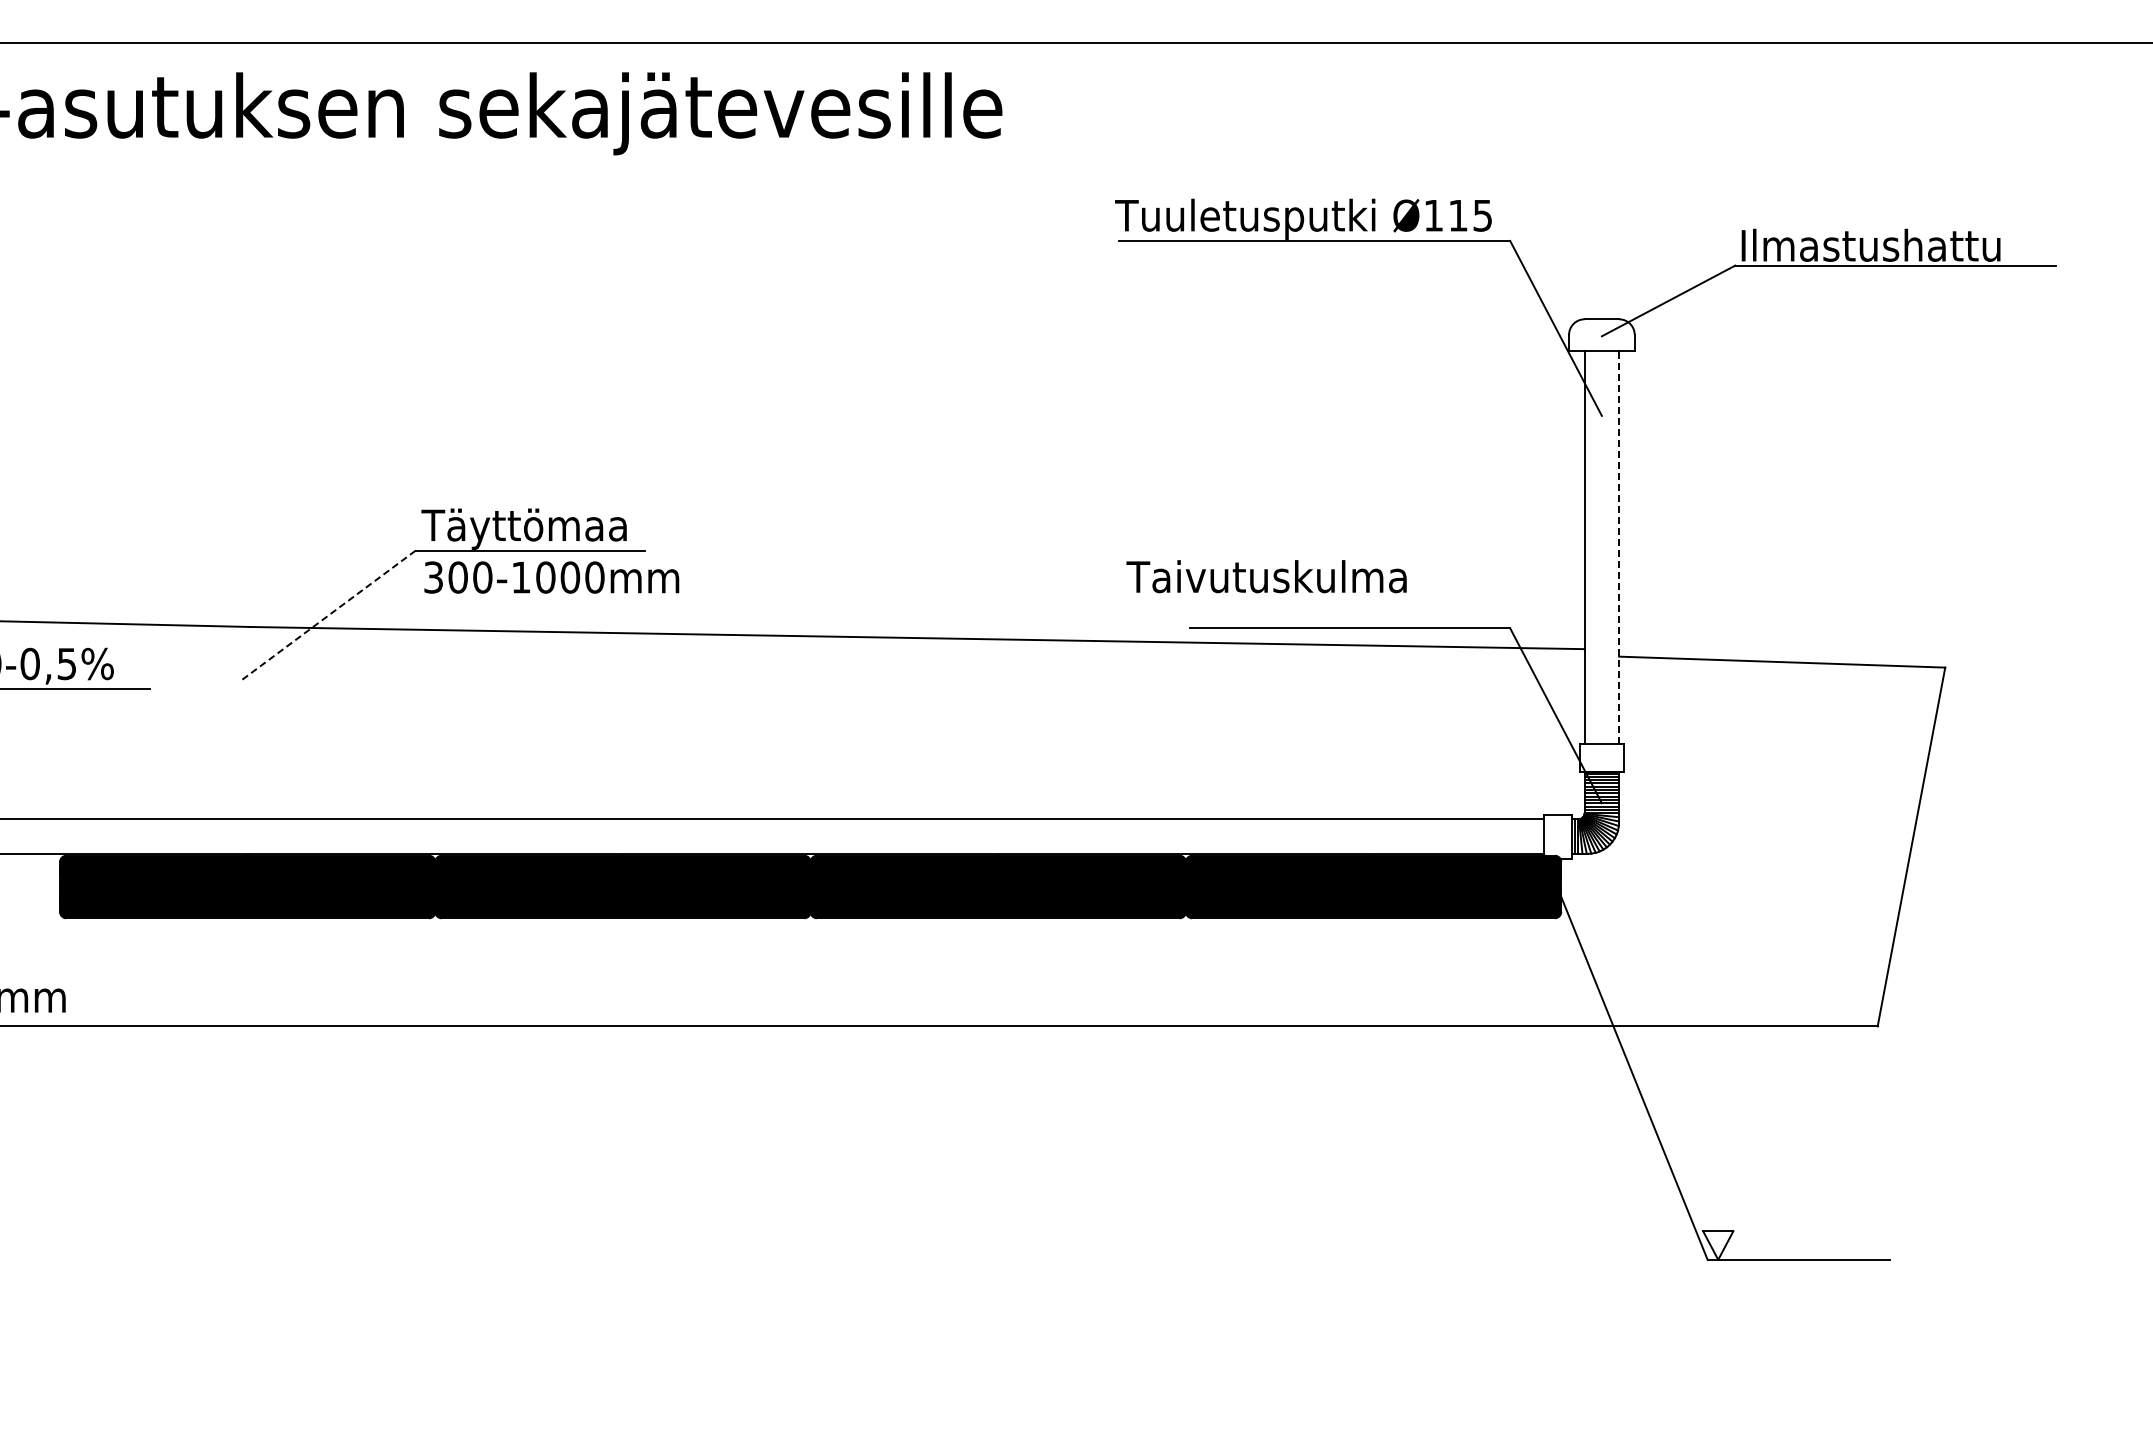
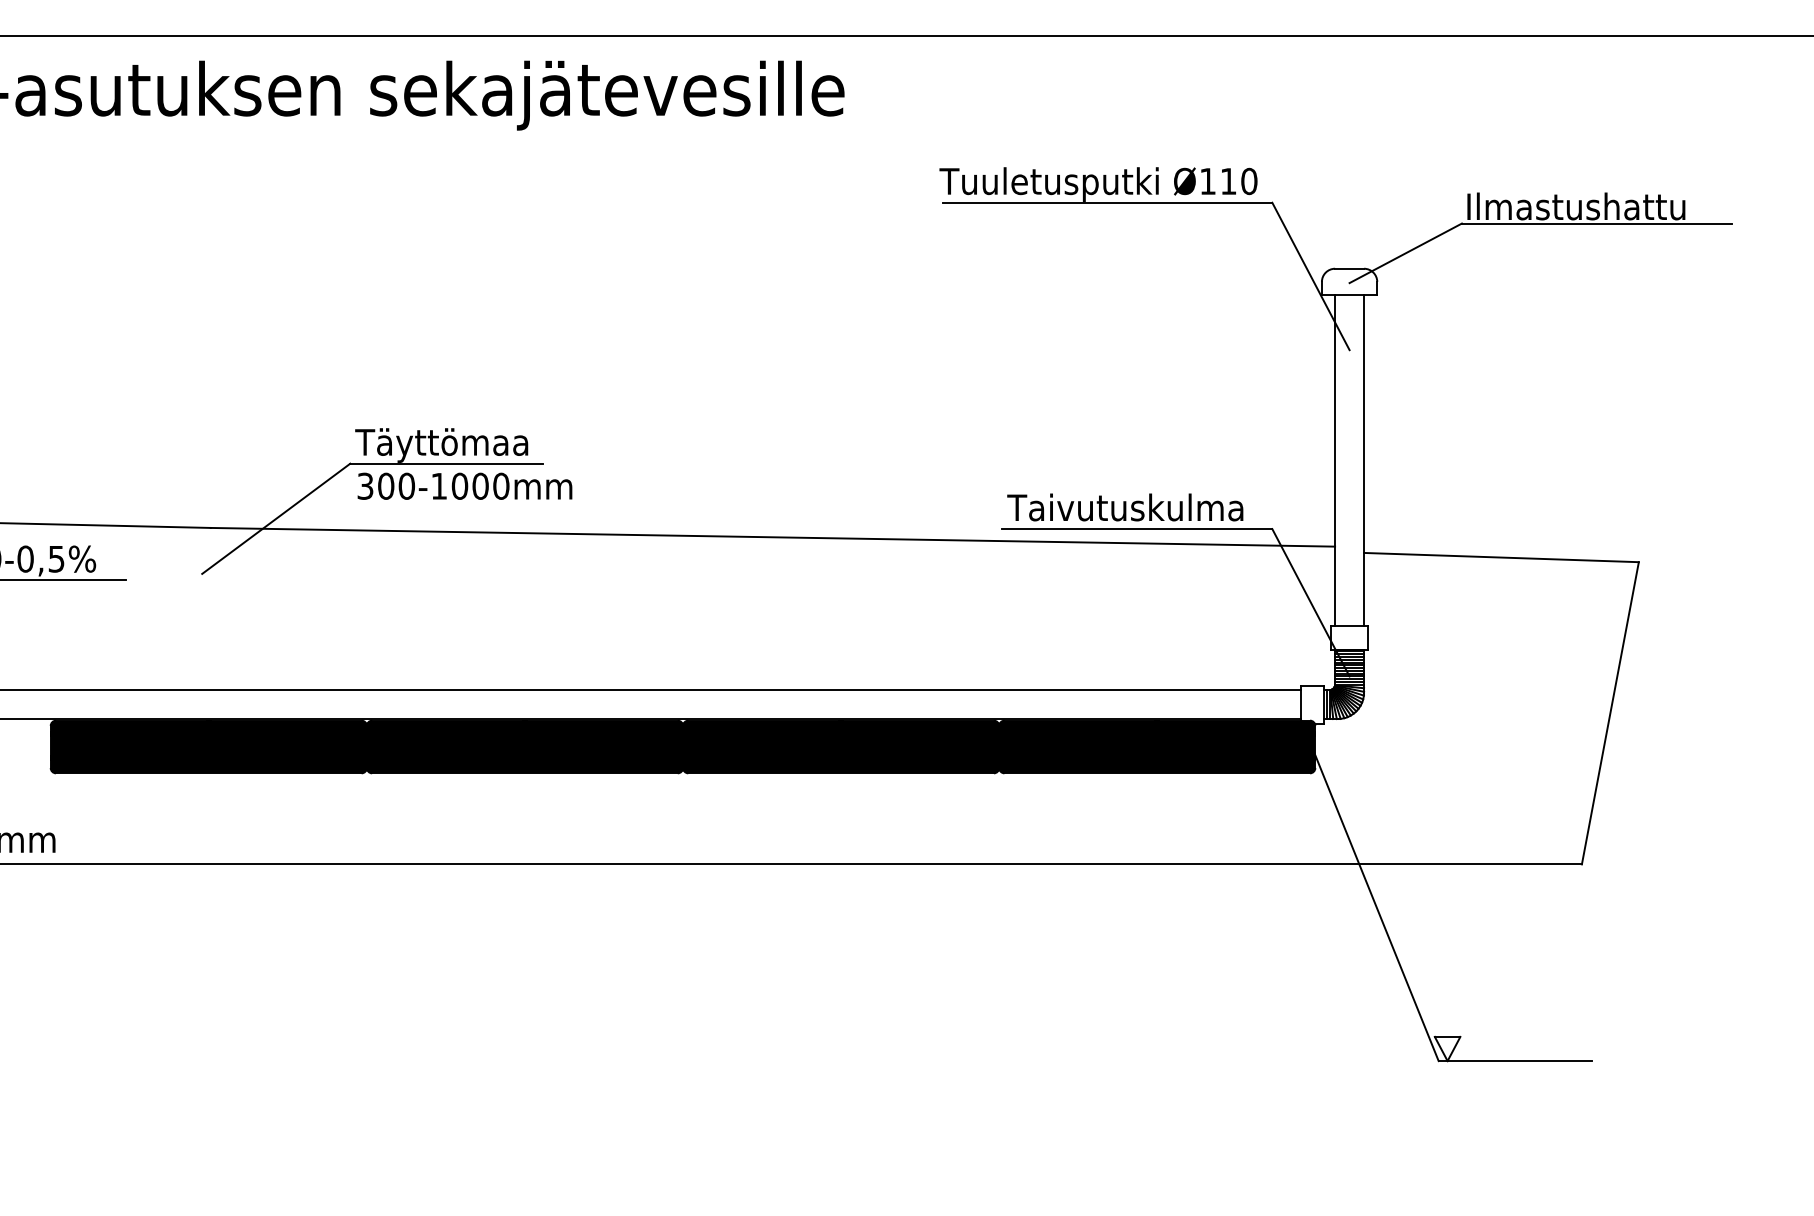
text: (1482, 215) -> (1249, 181), Ø115 -> Ø110
line: (1619, 546) -> (1364, 460), dashed -> solid
text: (1266, 576) -> (1125, 507), moved
line: (327, 616) -> (276, 519), dashed -> solid

